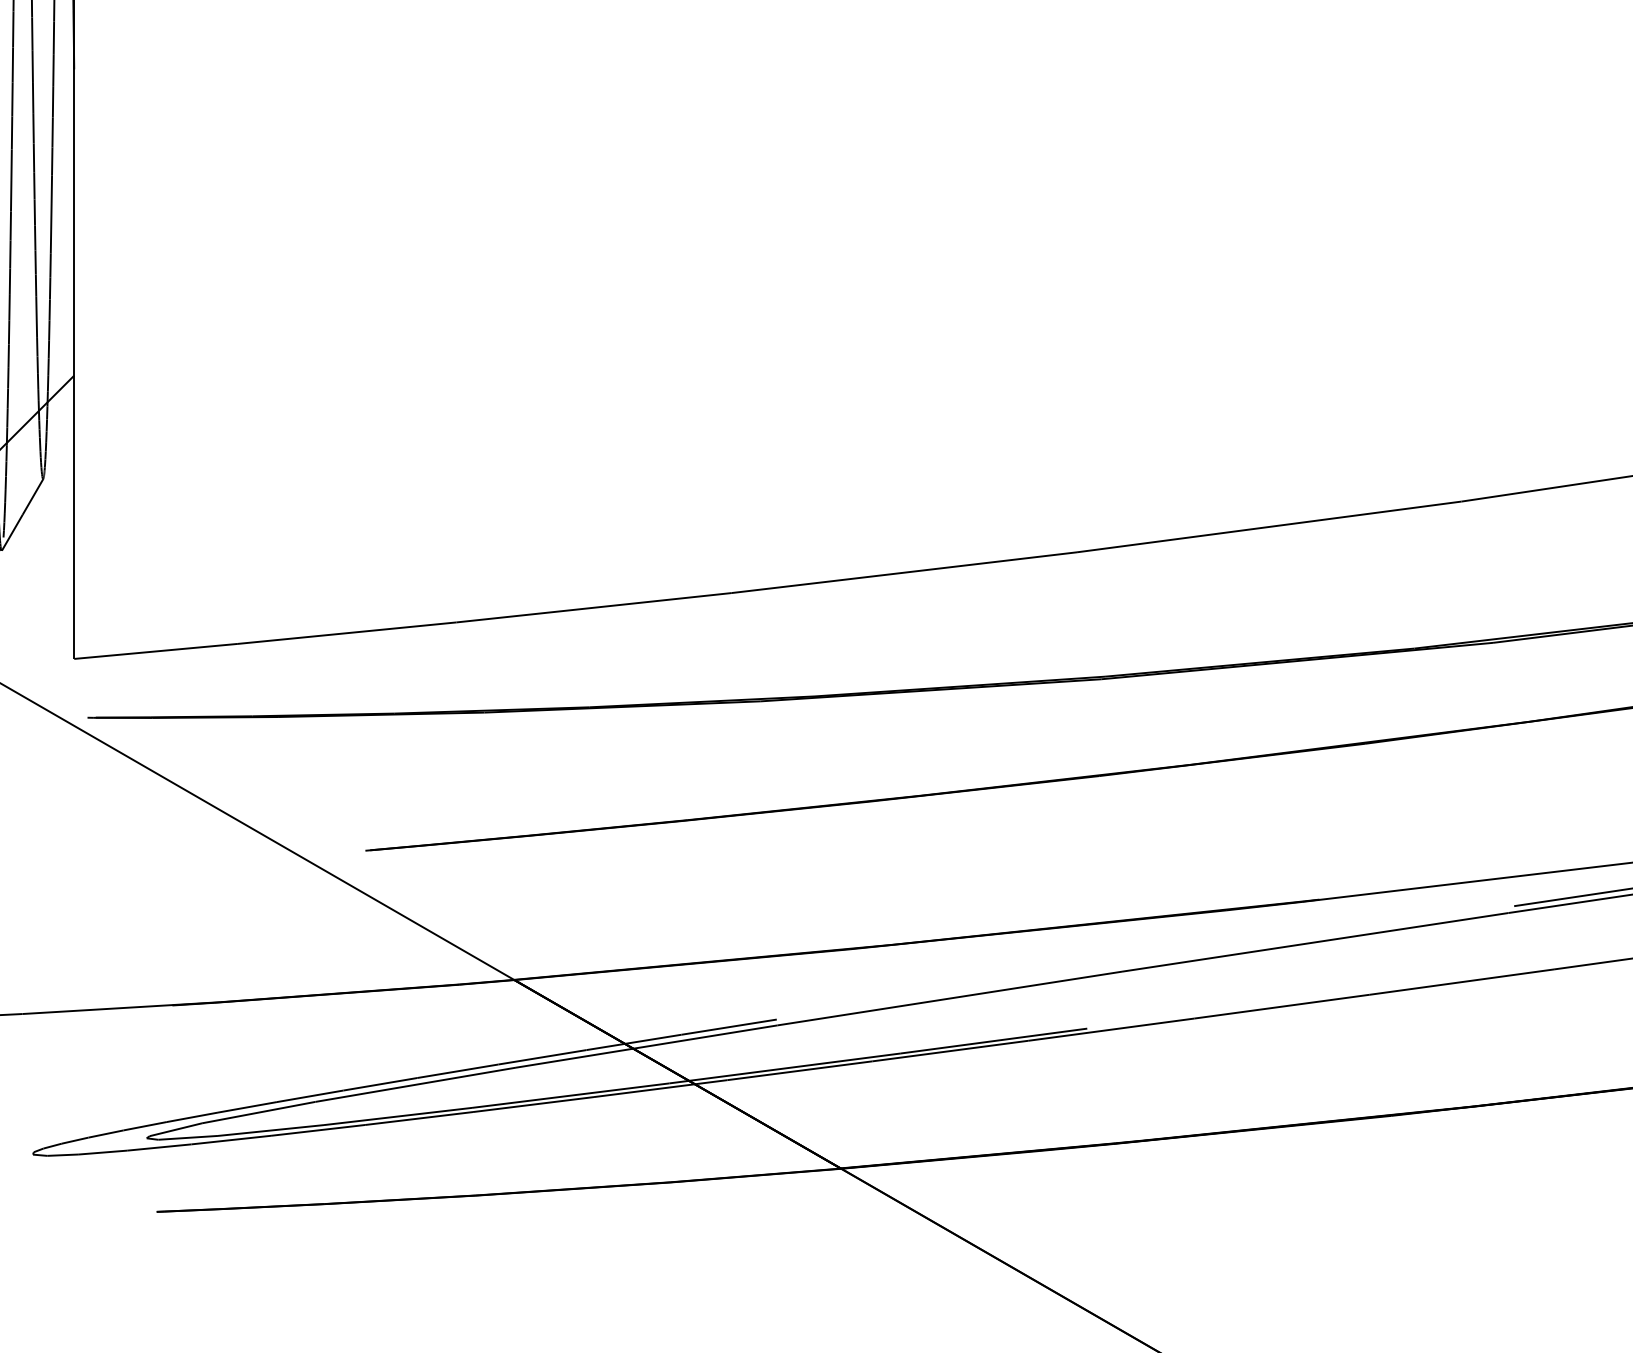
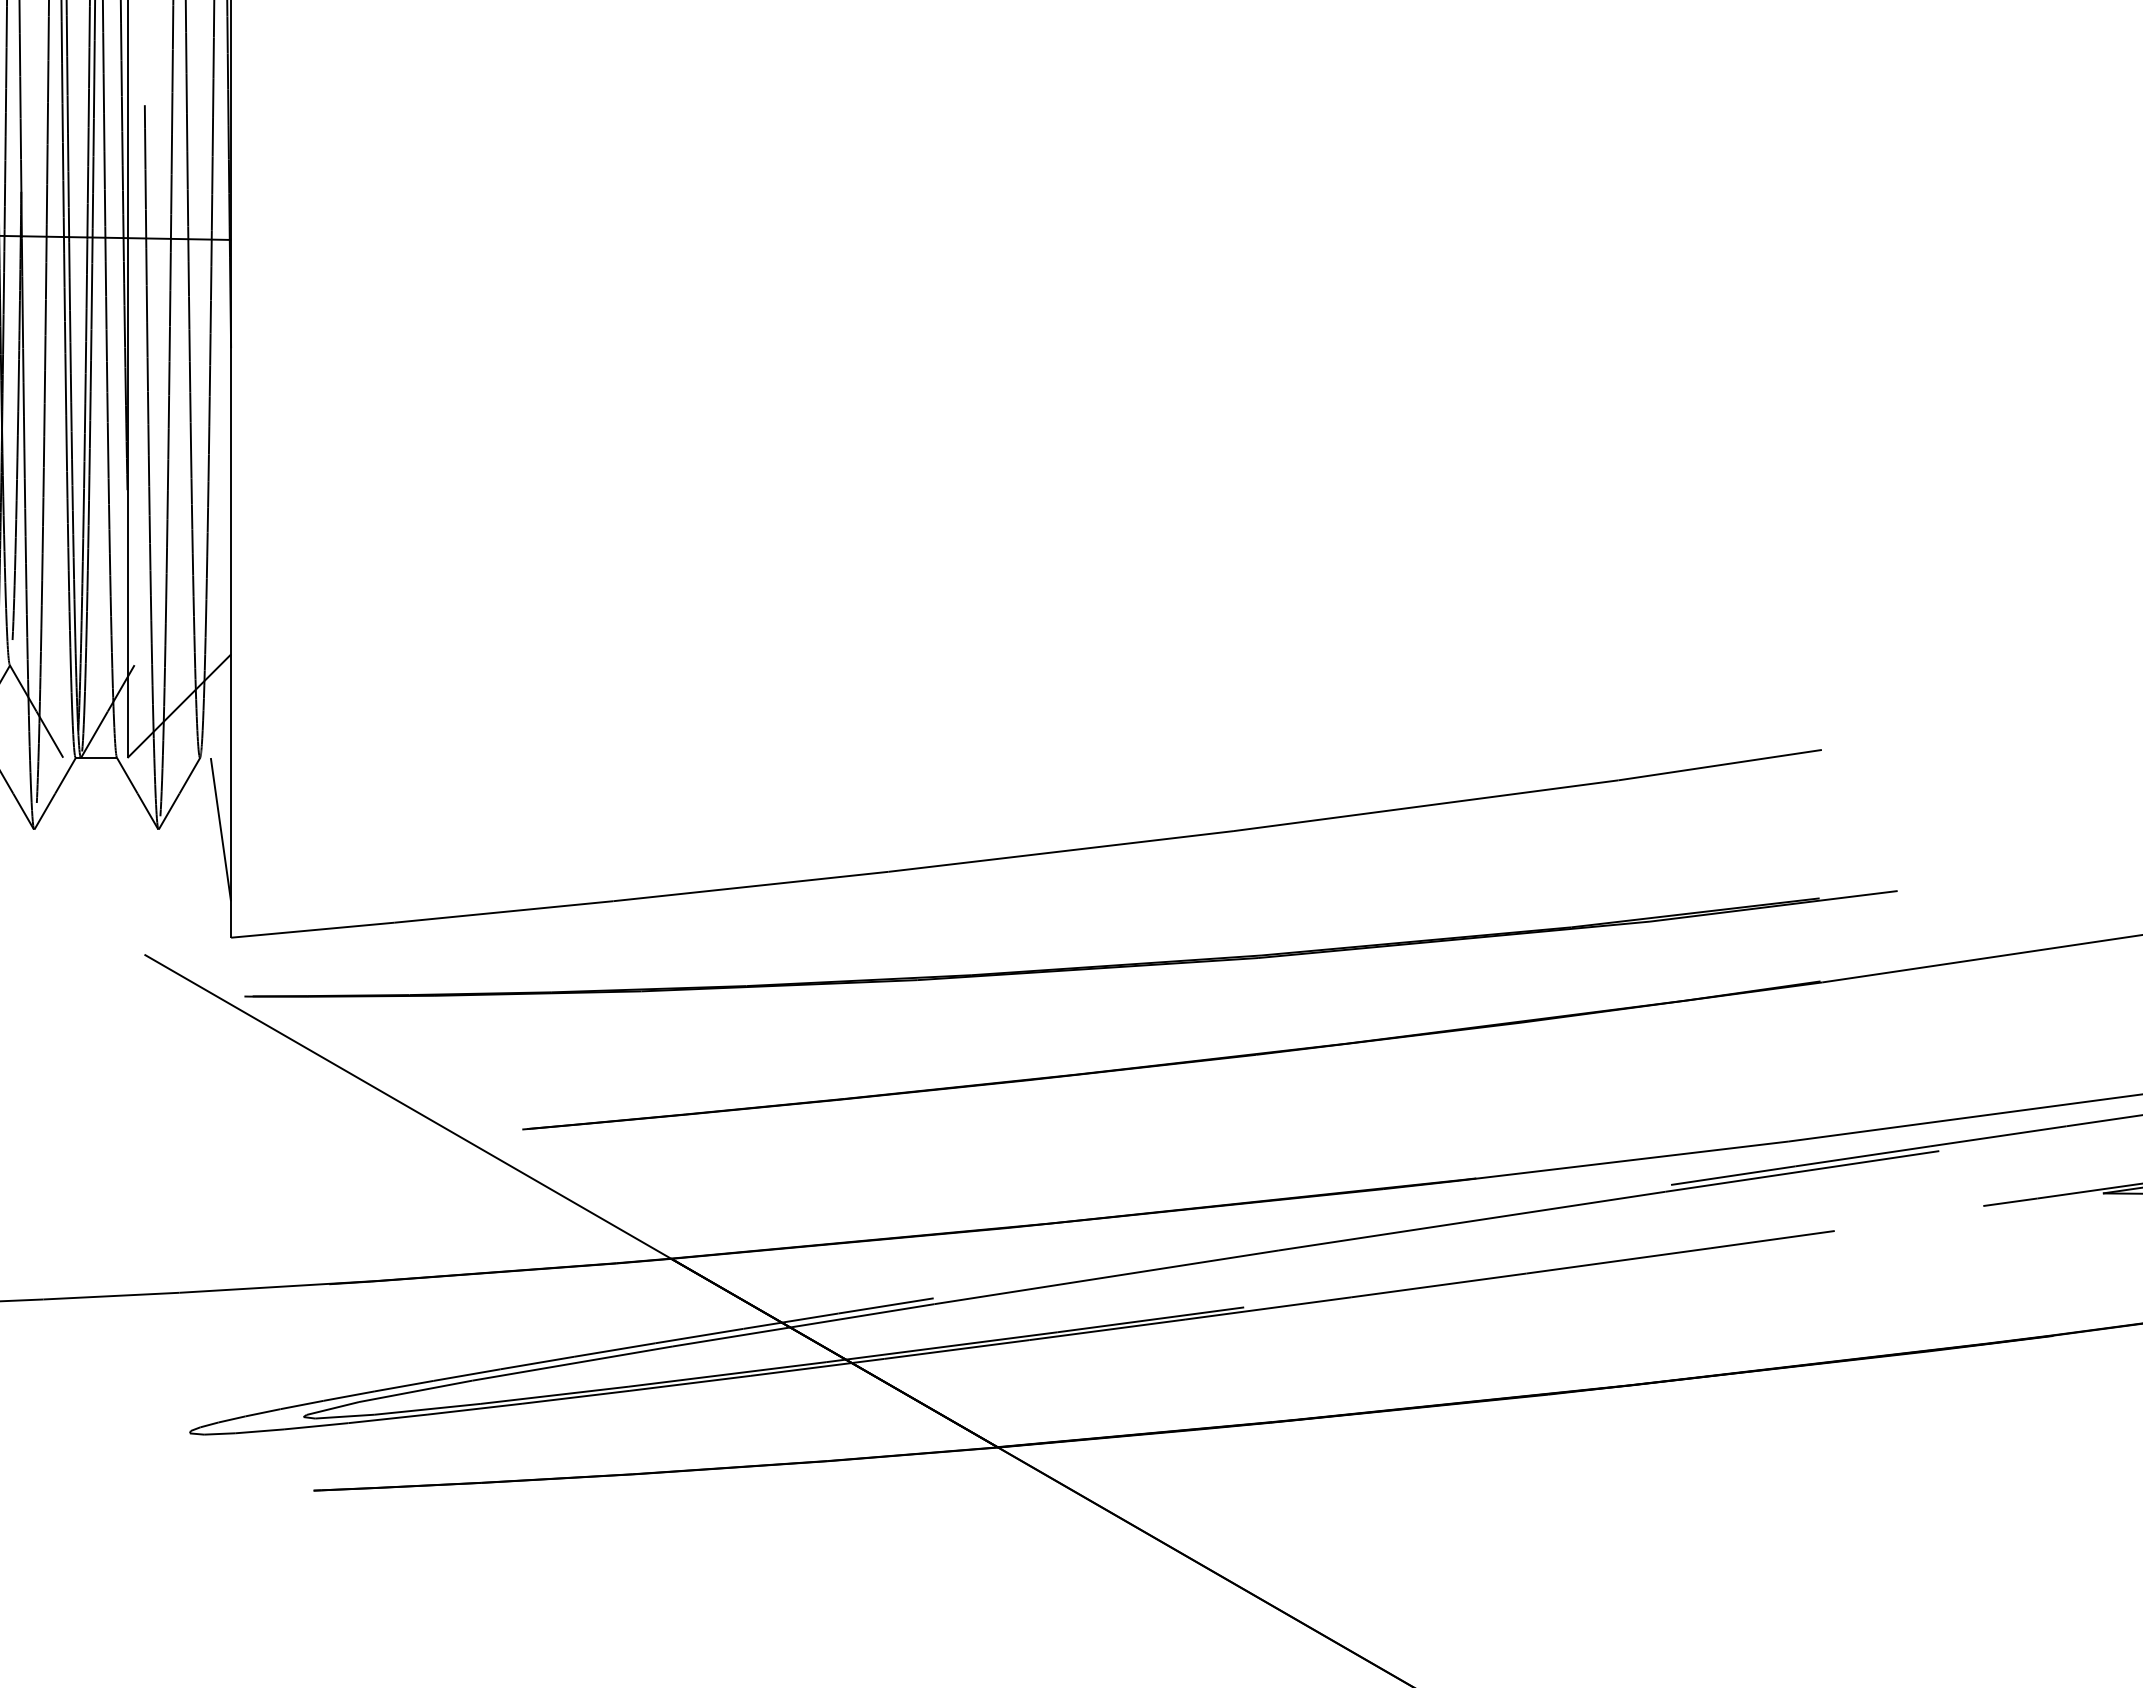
line: (63, 550) -> (220, 829), added

